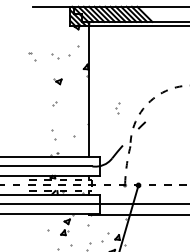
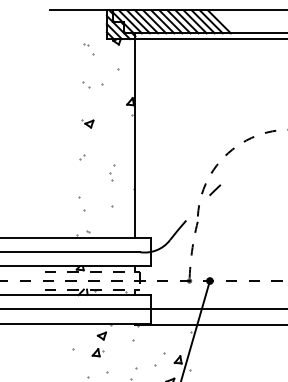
part: (61, 55) -> (93, 84), size x0.71
part: (32, 56) -> (90, 49), moved
part: (117, 108) -> (111, 173), moved

